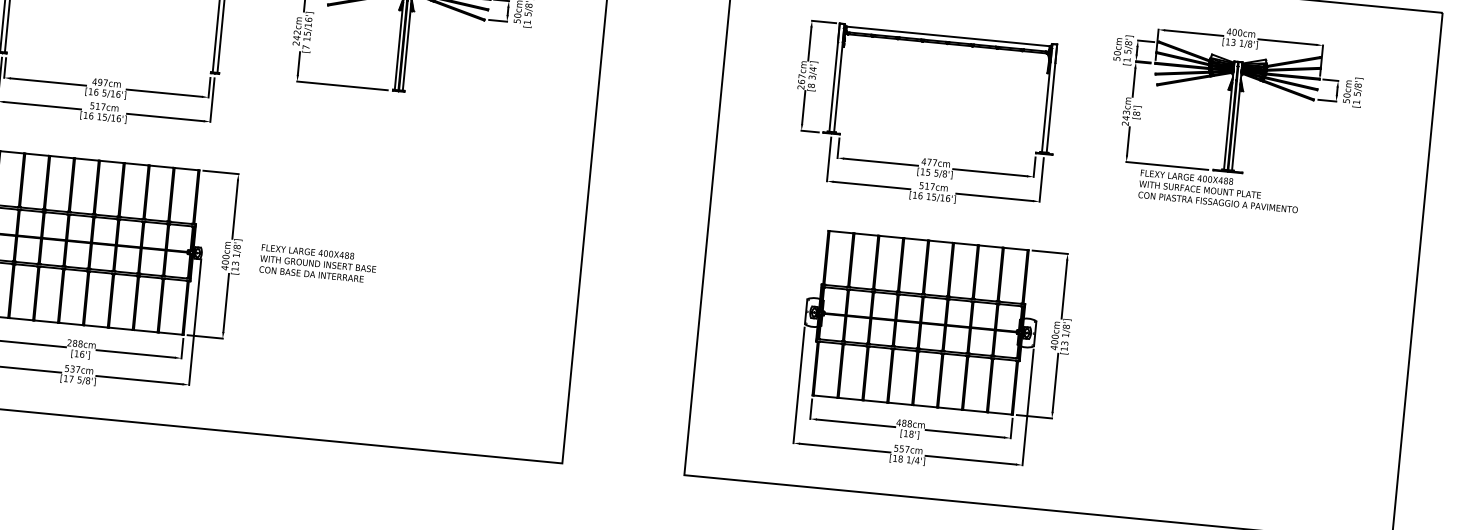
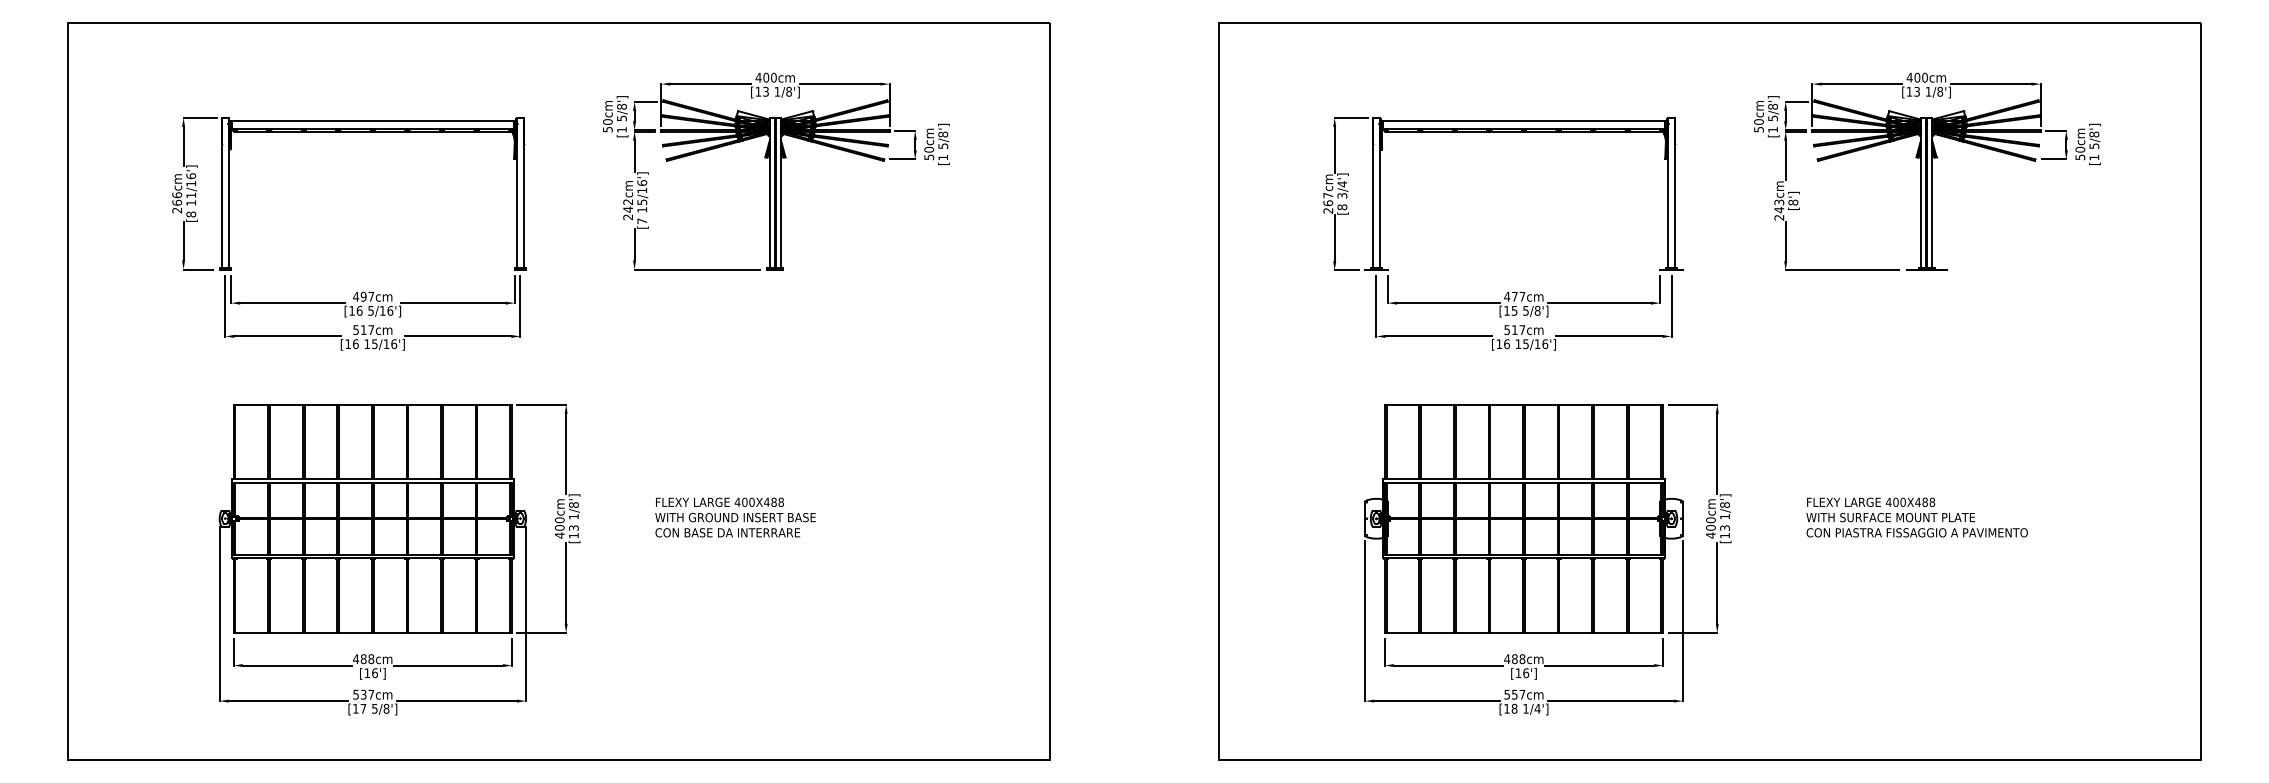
text: (1218, 191) -> (1916, 517), moved
text: (318, 263) -> (735, 517), moved
text: (69, 342) -> (356, 658), 288cm -> 488cm
text: (911, 433) -> (1526, 672), [18'] -> [16']

